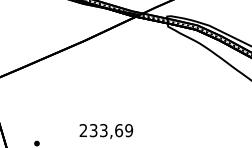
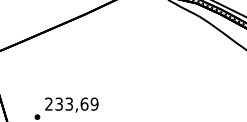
text: (106, 131) -> (72, 105), moved

